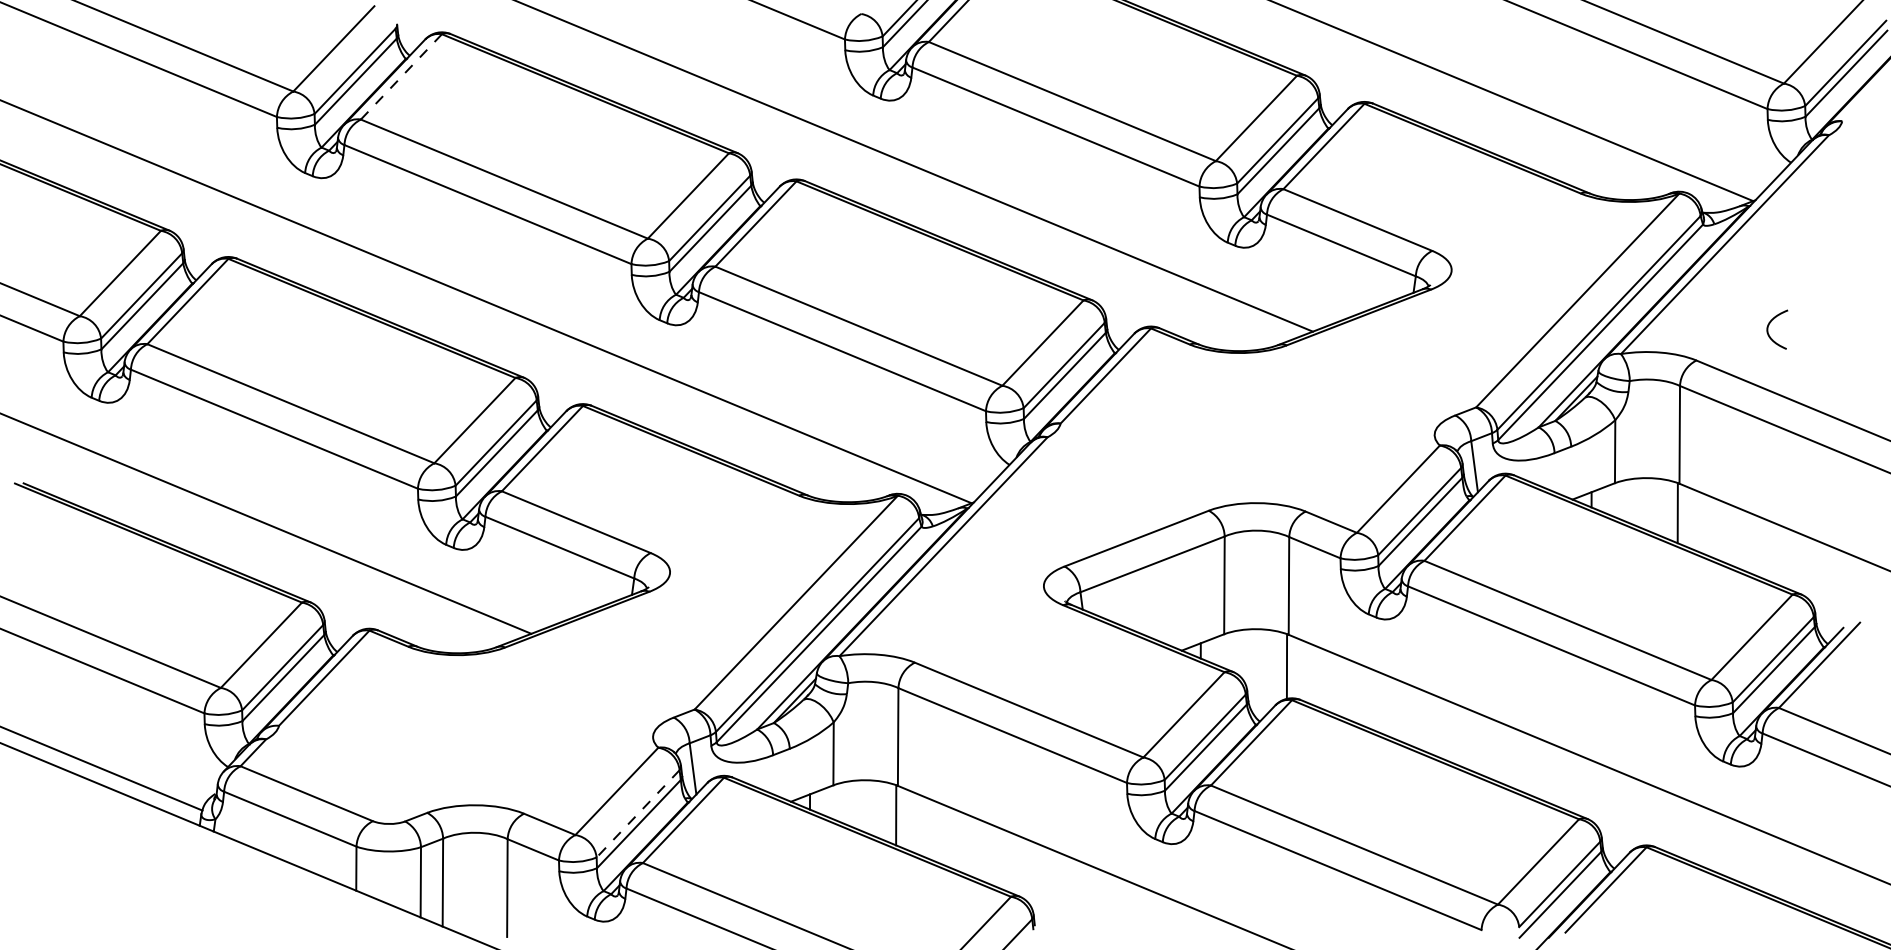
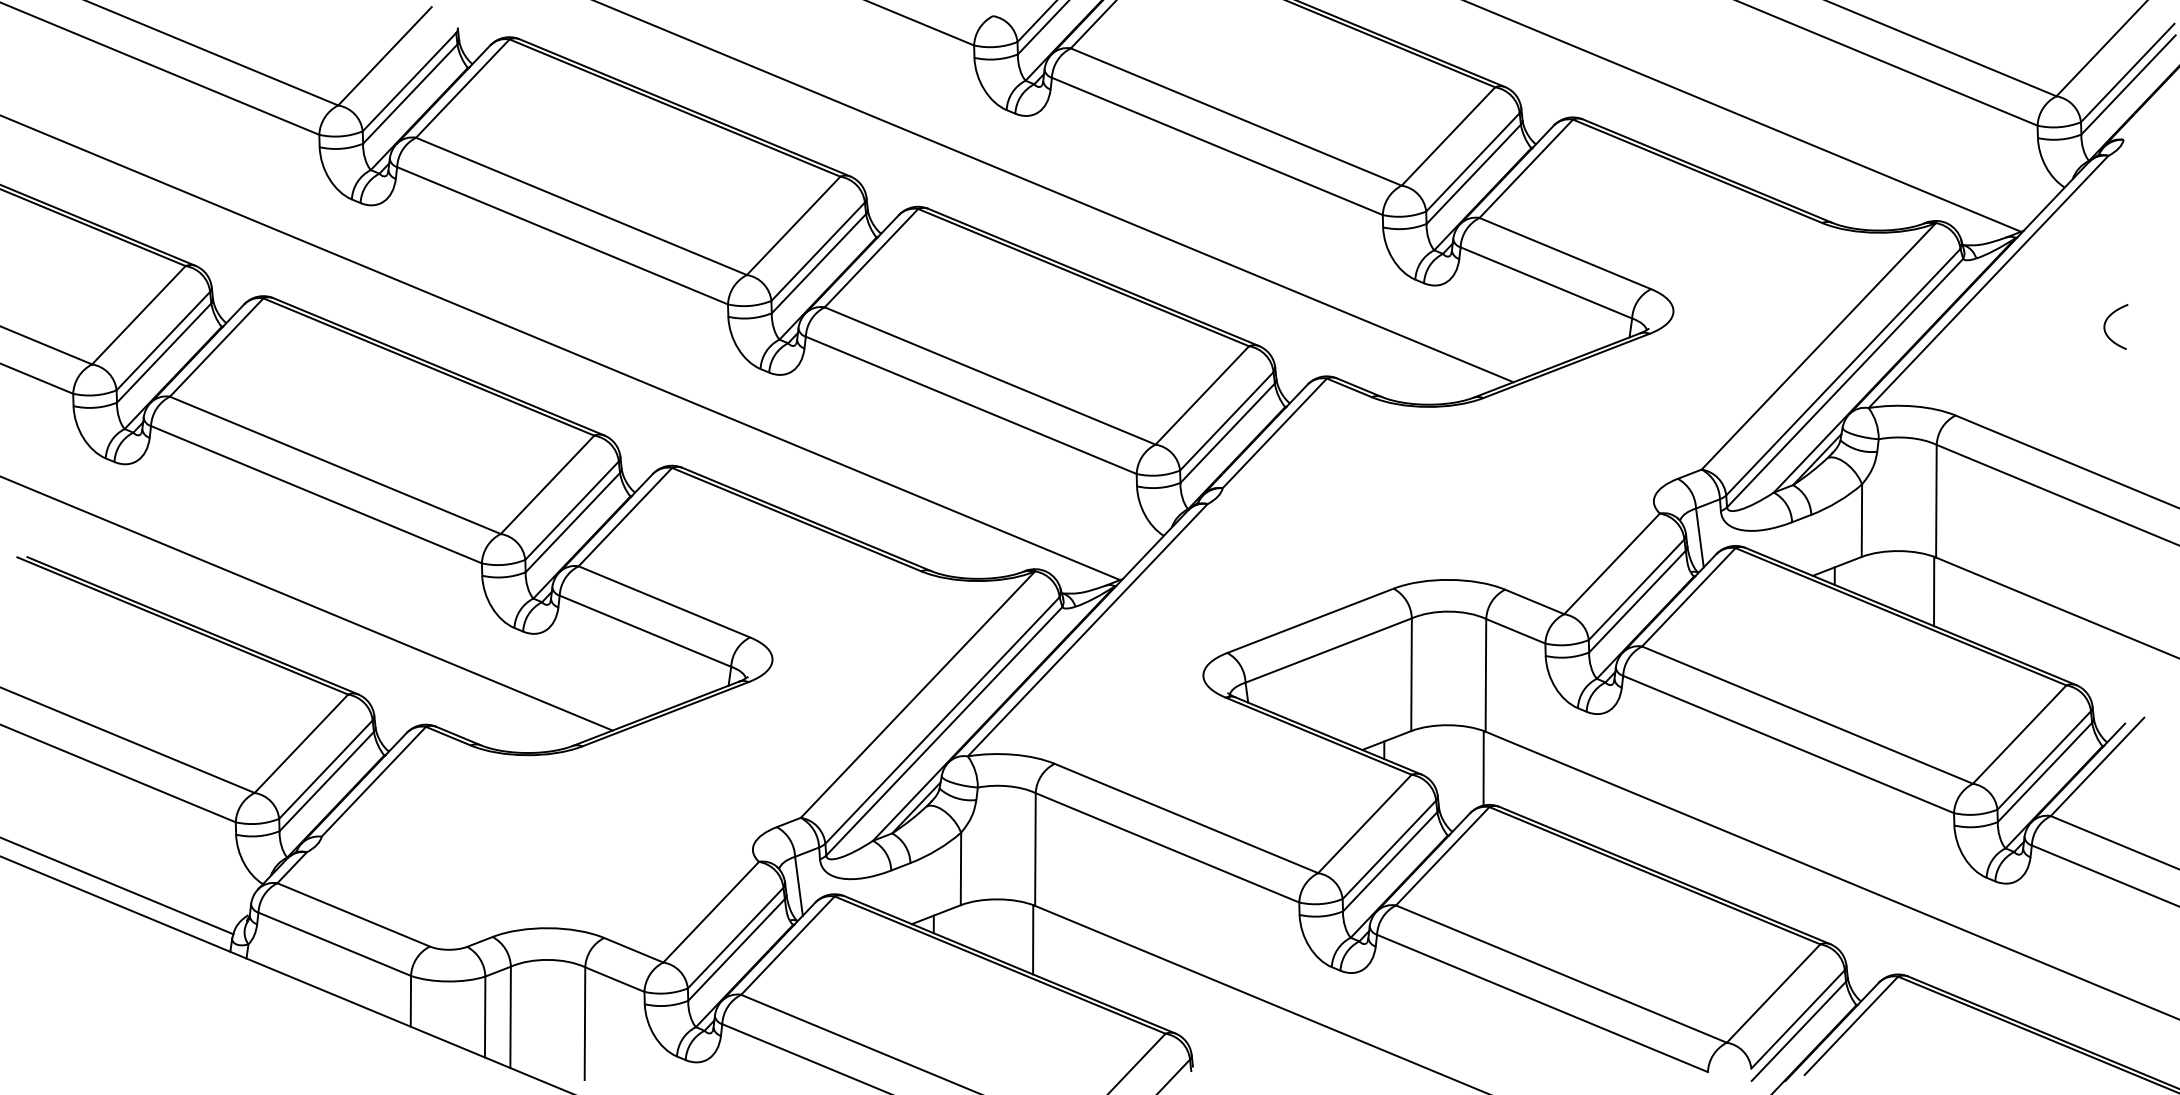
line: (401, 76) -> (462, 88), dashed -> solid
curve: (1769, 325) -> (2106, 322), moved
line: (637, 814) -> (735, 938), dashed -> solid

